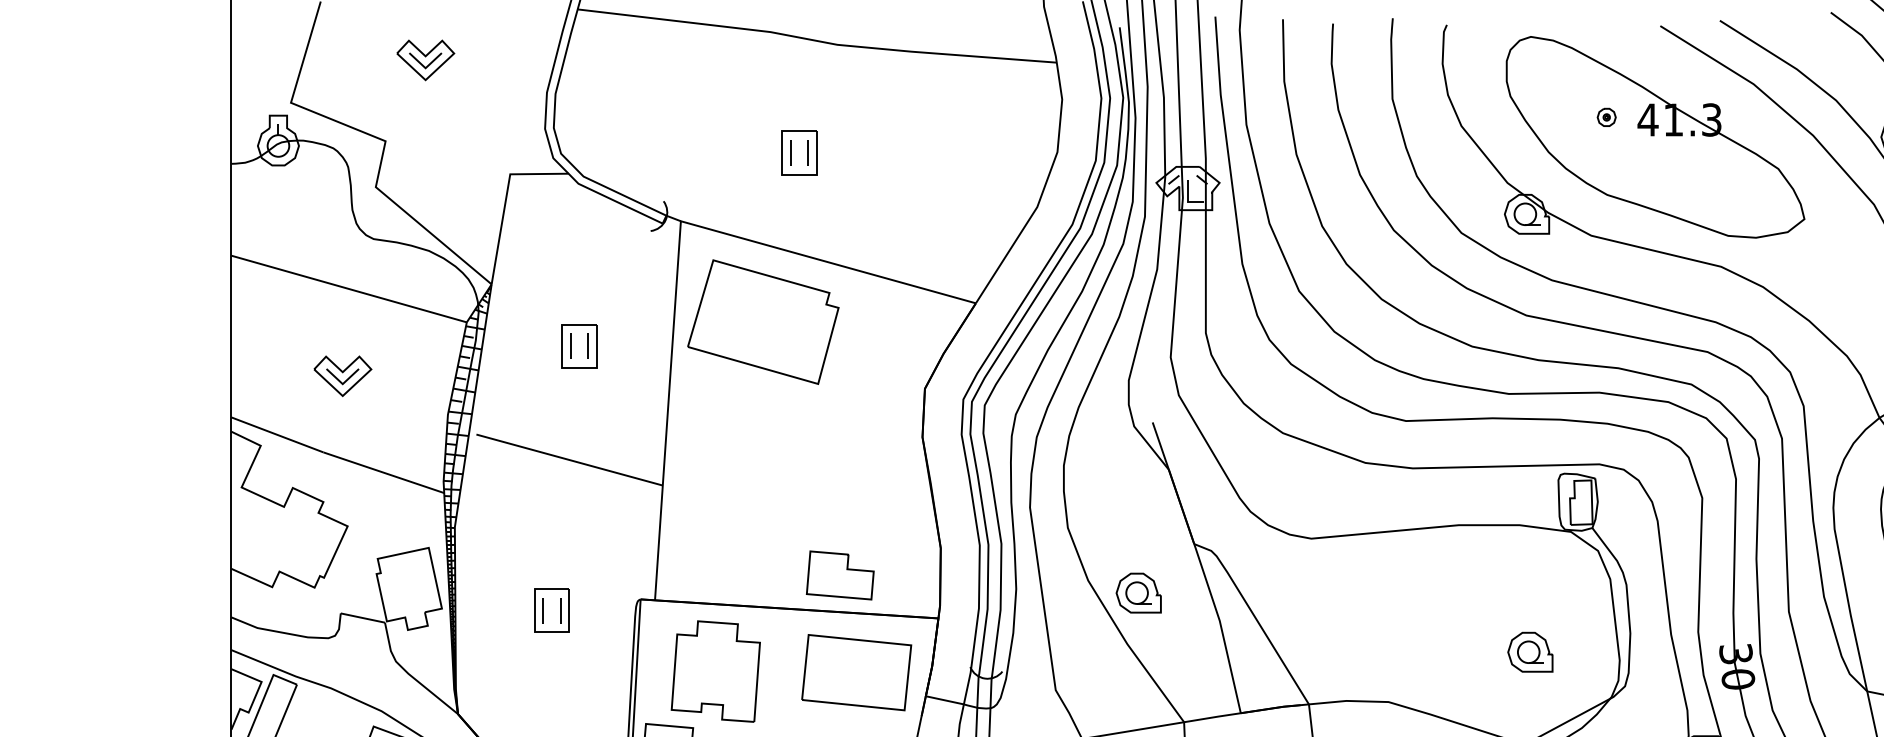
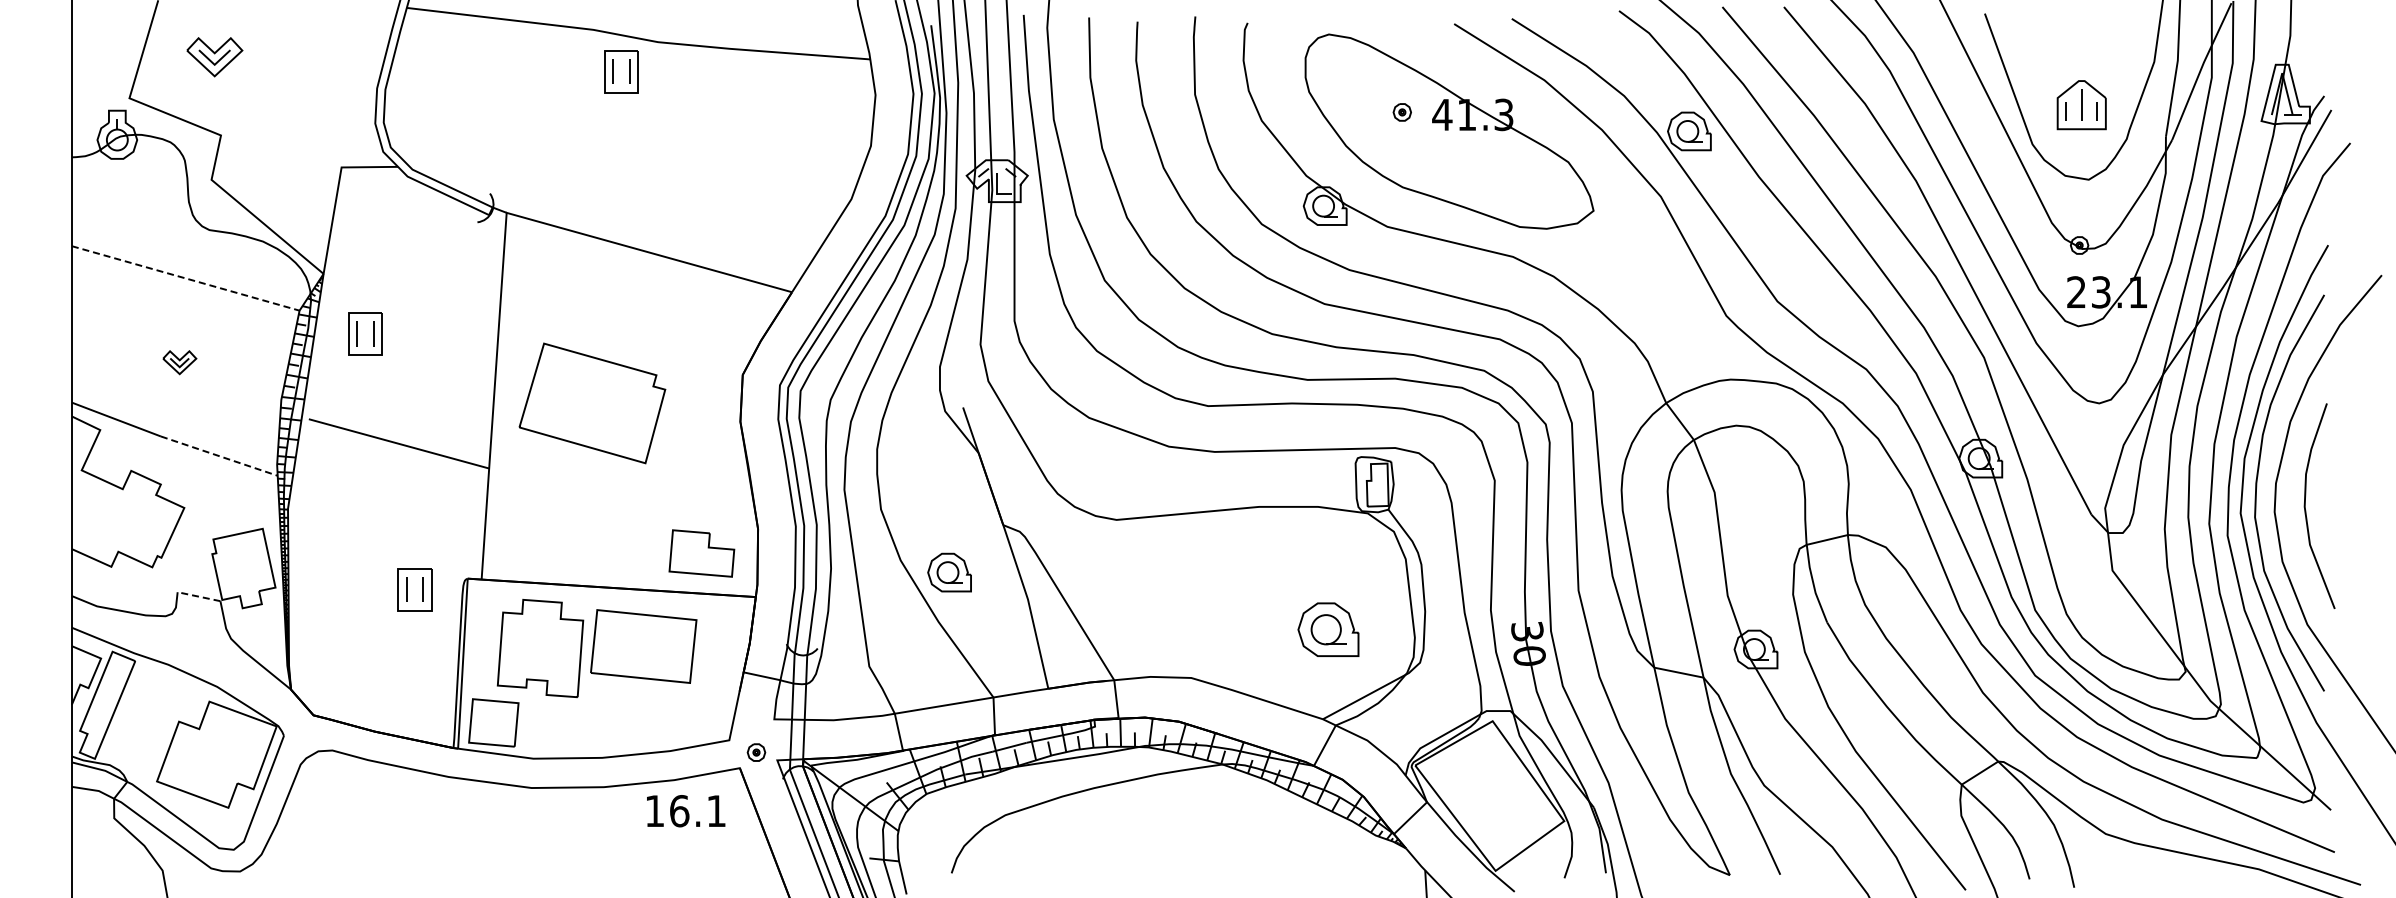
part: (425, 60) -> (214, 57), moved
part: (799, 152) -> (621, 71), moved
line: (349, 289) -> (186, 278), solid -> dashed
part: (763, 322) -> (592, 403), moved
part: (579, 345) -> (365, 333), moved
part: (342, 375) -> (179, 362), size x0.6
line: (384, 473) -> (219, 456), solid -> dashed
part: (839, 575) -> (701, 553), moved
part: (551, 610) -> (414, 589), moved
line: (363, 617) -> (199, 596), solid -> dashed
part: (1530, 651) -> (1328, 629), size x1.4
part: (856, 672) -> (643, 646), moved

